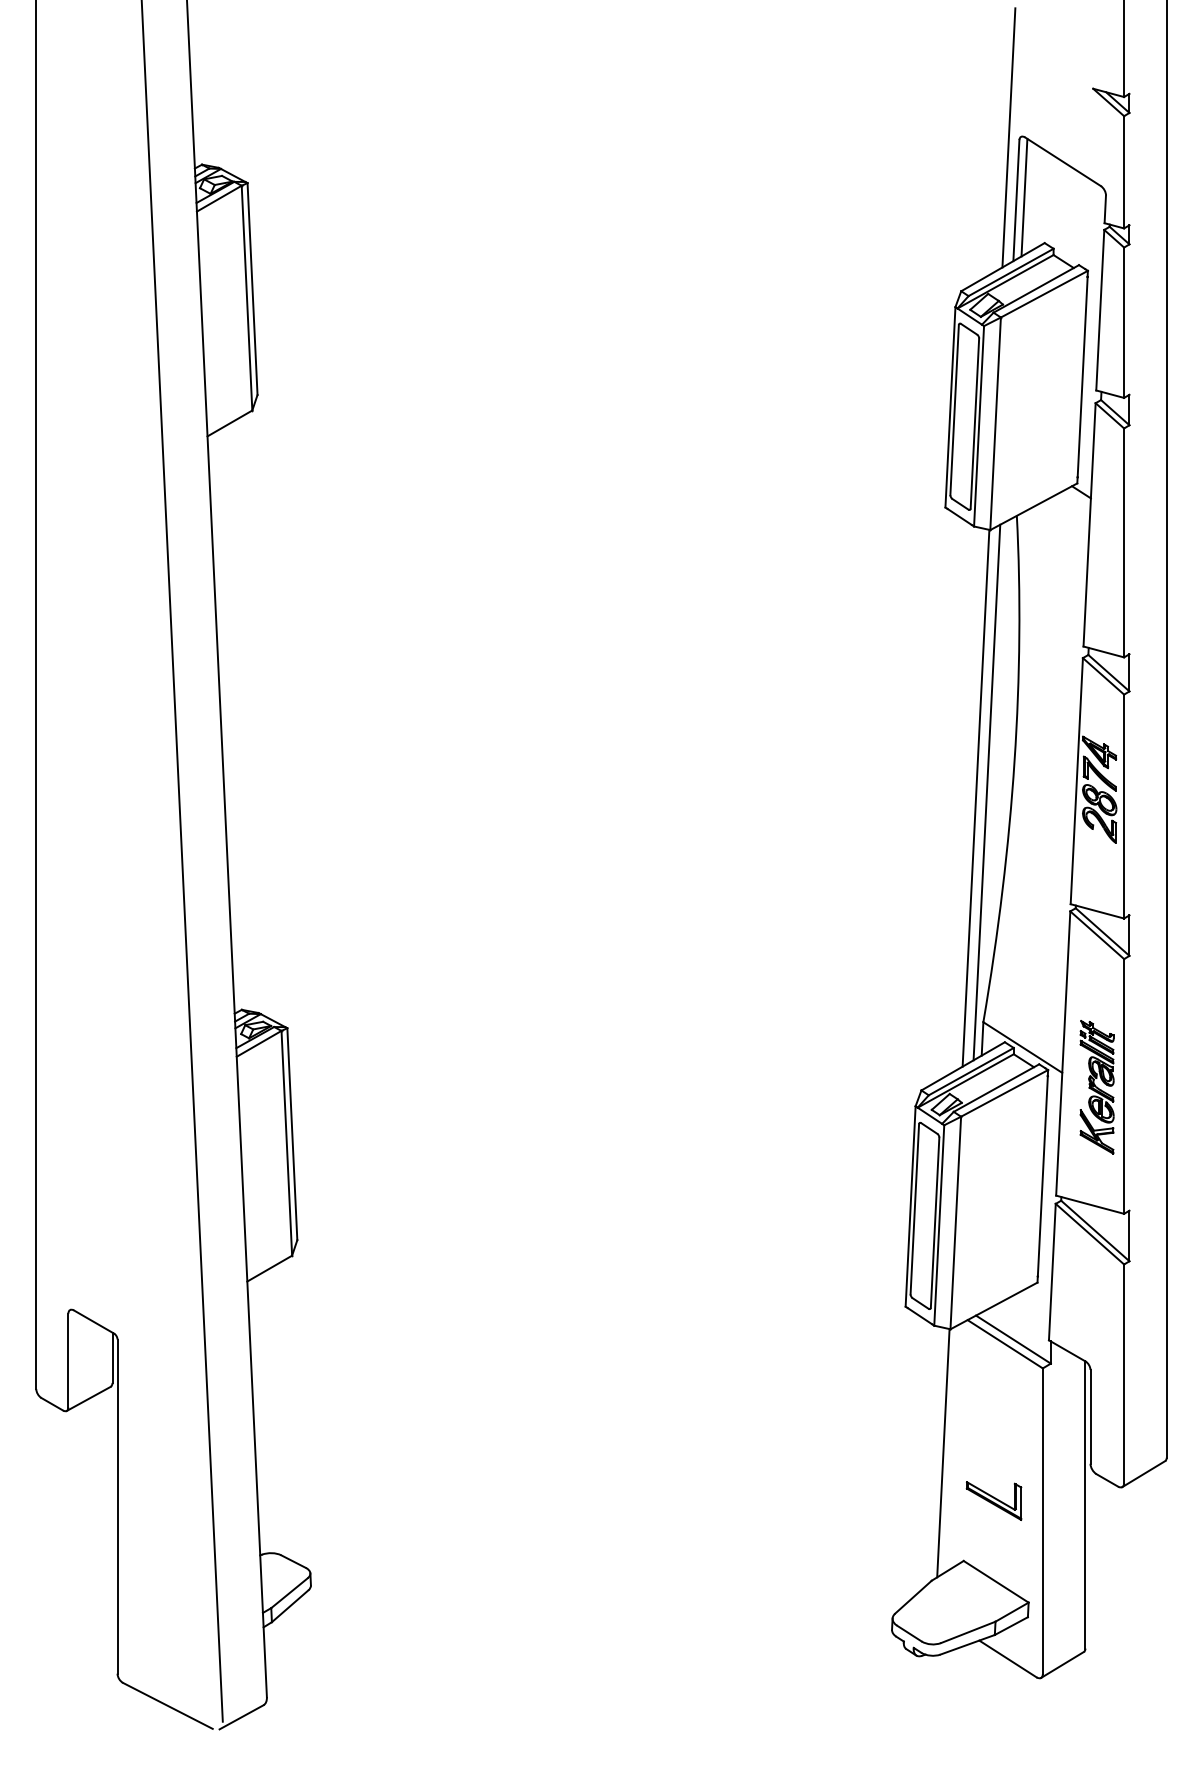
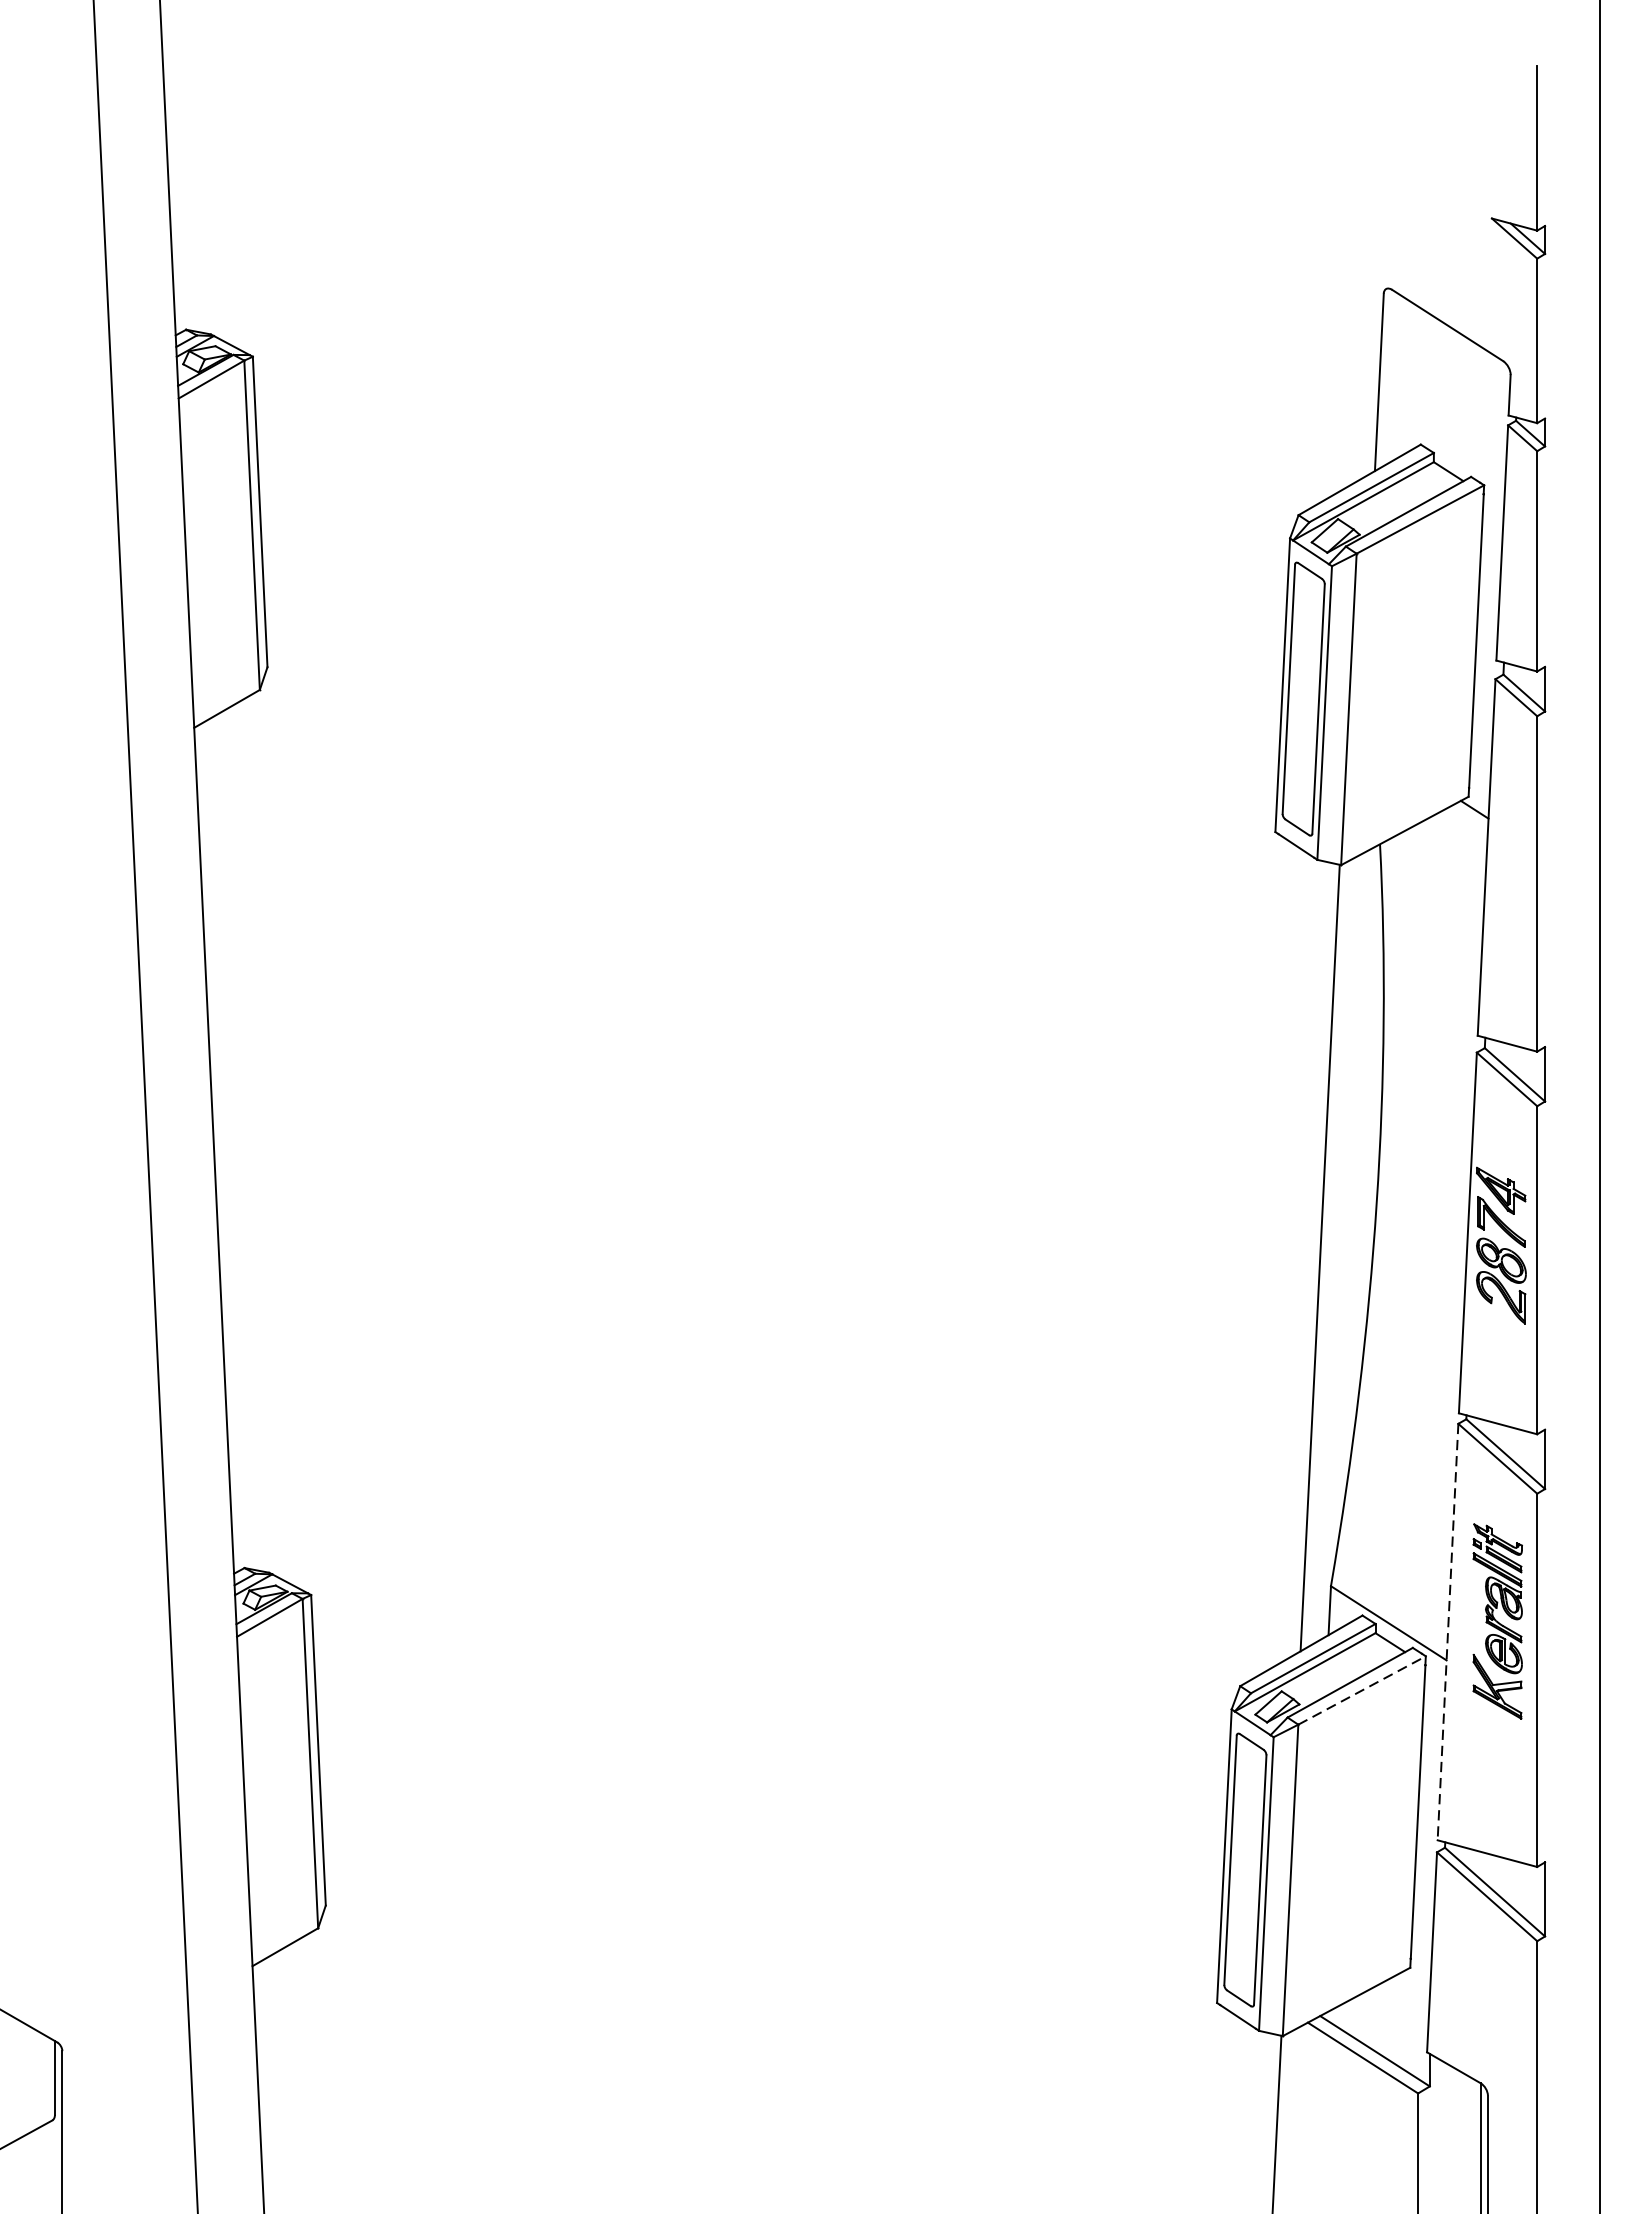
line: (1008, 137) -> (1367, 289), removed
line: (1024, 197) -> (1391, 377), removed
line: (986, 792) -> (1335, 1249), removed
line: (1063, 1054) -> (1448, 1633), solid -> dashed
part: (1096, 1087) -> (1496, 1621), moved
line: (1005, 1093) -> (1363, 1690), solid -> dashed

